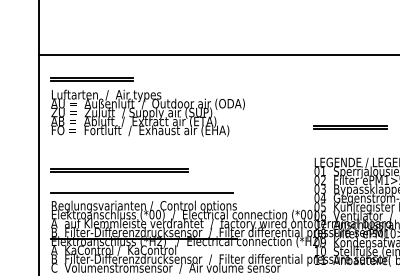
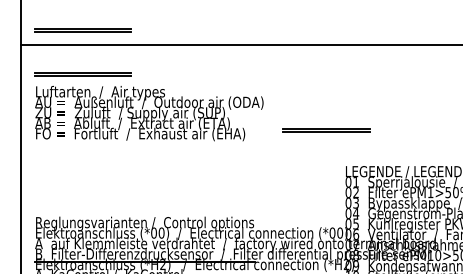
line: (91, 41) -> (82, 29), added
line: (350, 126) -> (326, 129), moved
line: (119, 169) -> (115, 179), removed
line: (141, 192) -> (141, 207), removed

